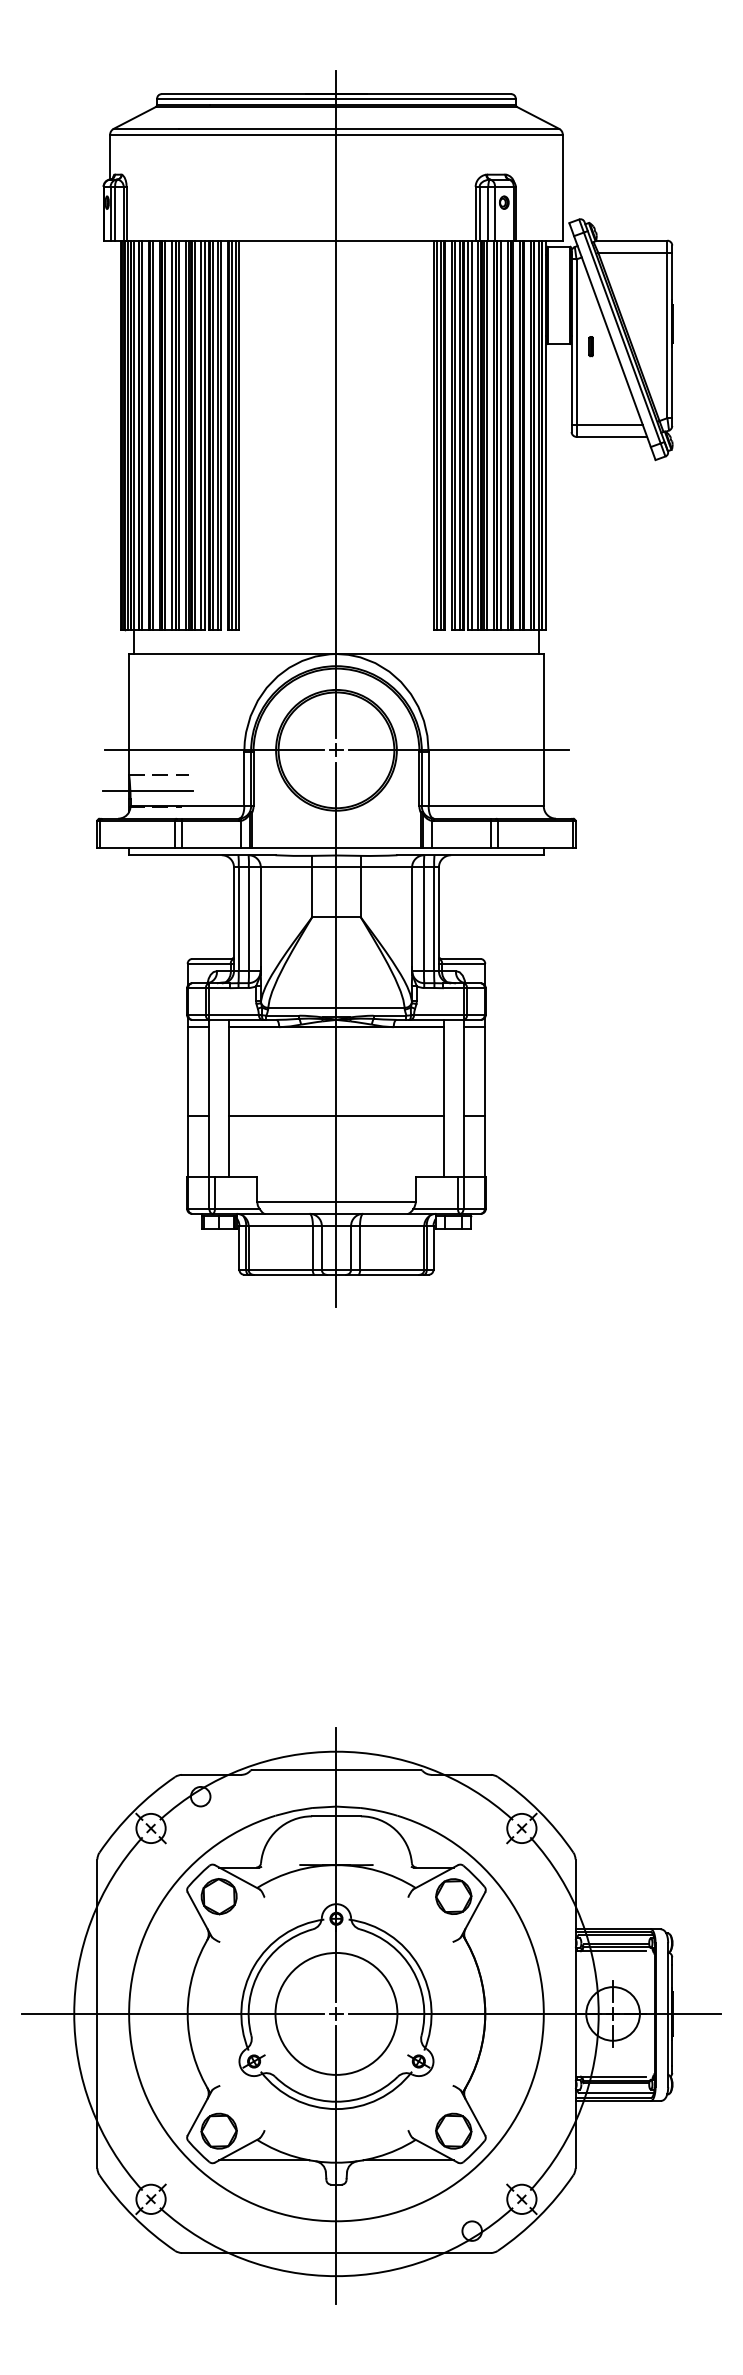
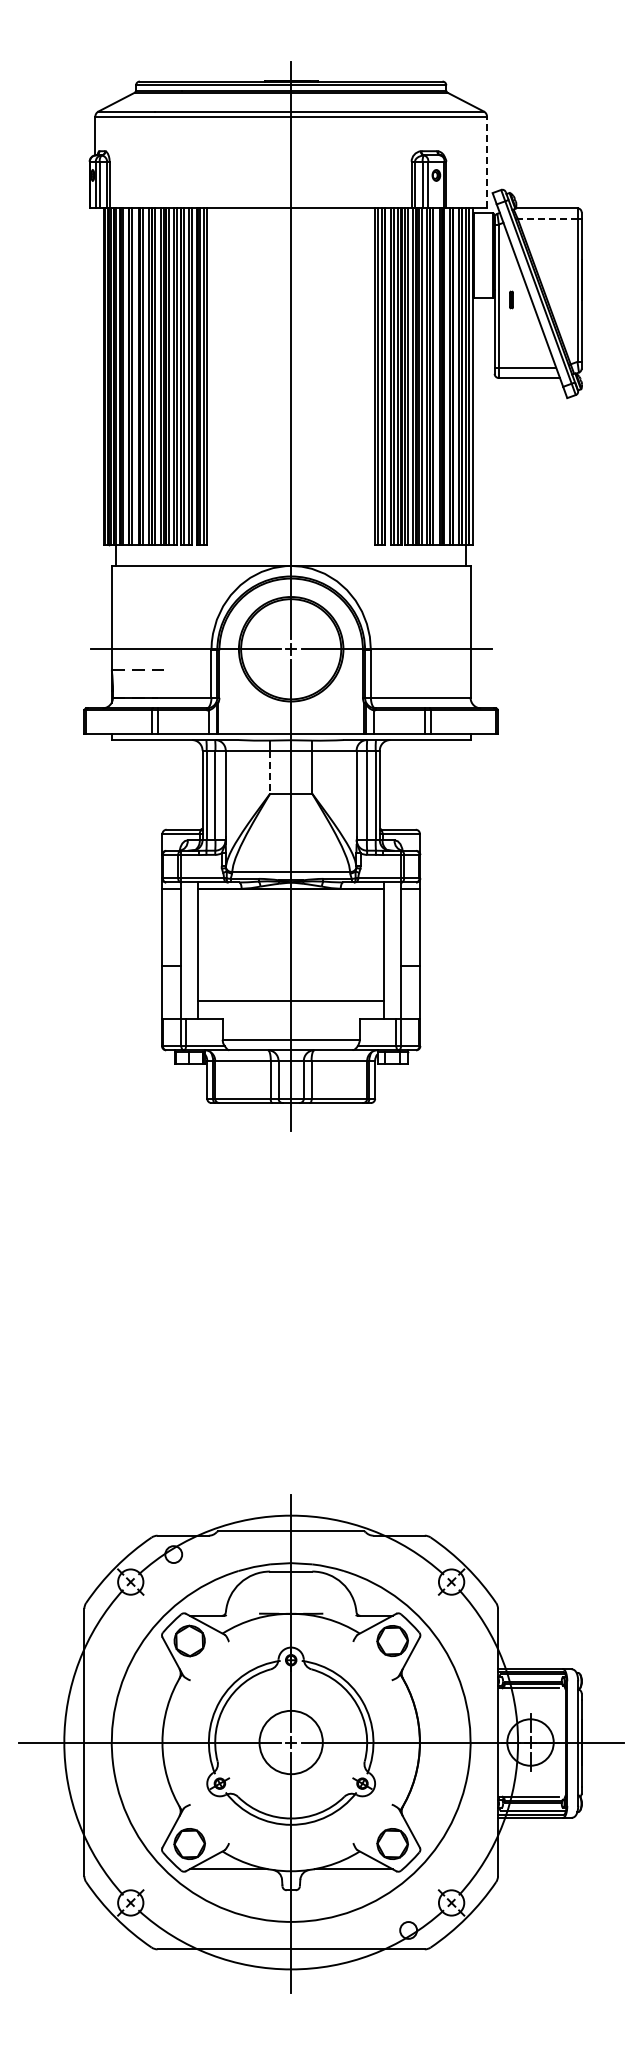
line: (563, 187) -> (487, 162), solid -> dashed
line: (632, 252) -> (547, 218), solid -> dashed
line: (147, 791) -> (127, 684), removed
line: (312, 892) -> (270, 772), solid -> dashed
line: (336, 1115) -> (291, 1000), moved
circle: (335, 2013) -> (290, 1742), size x0.6

